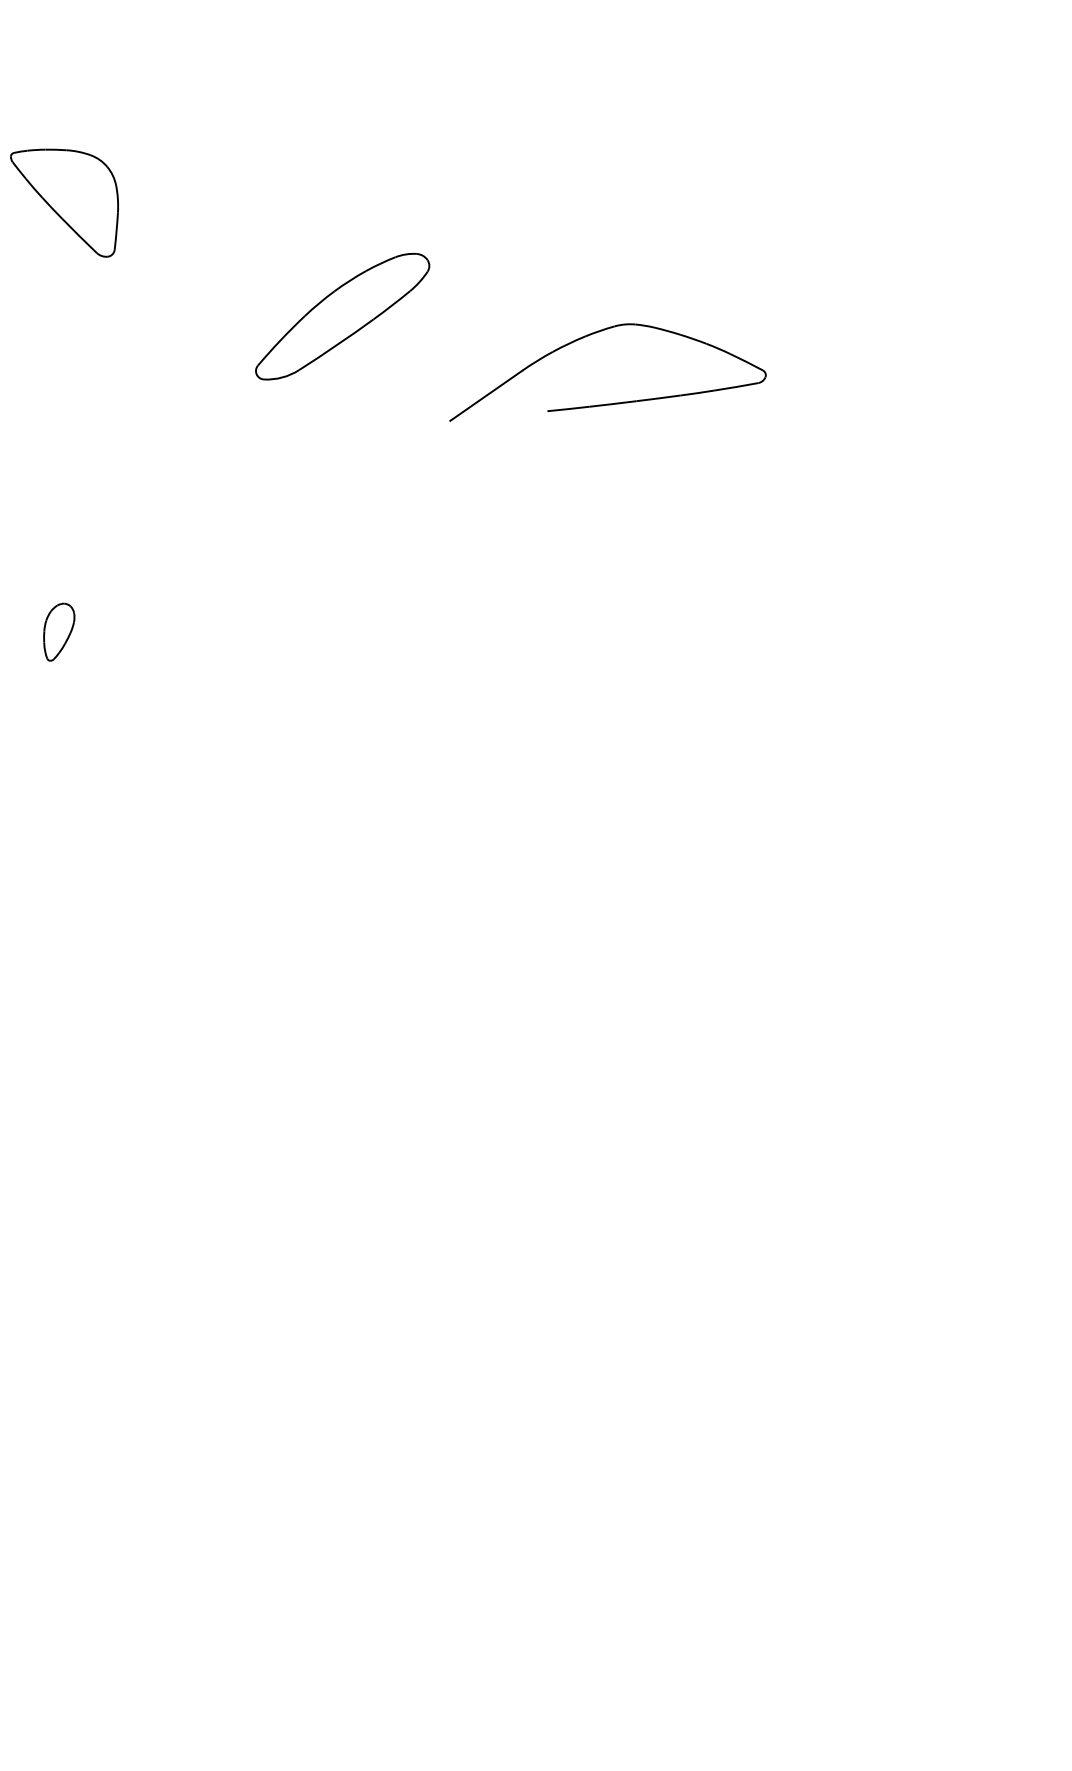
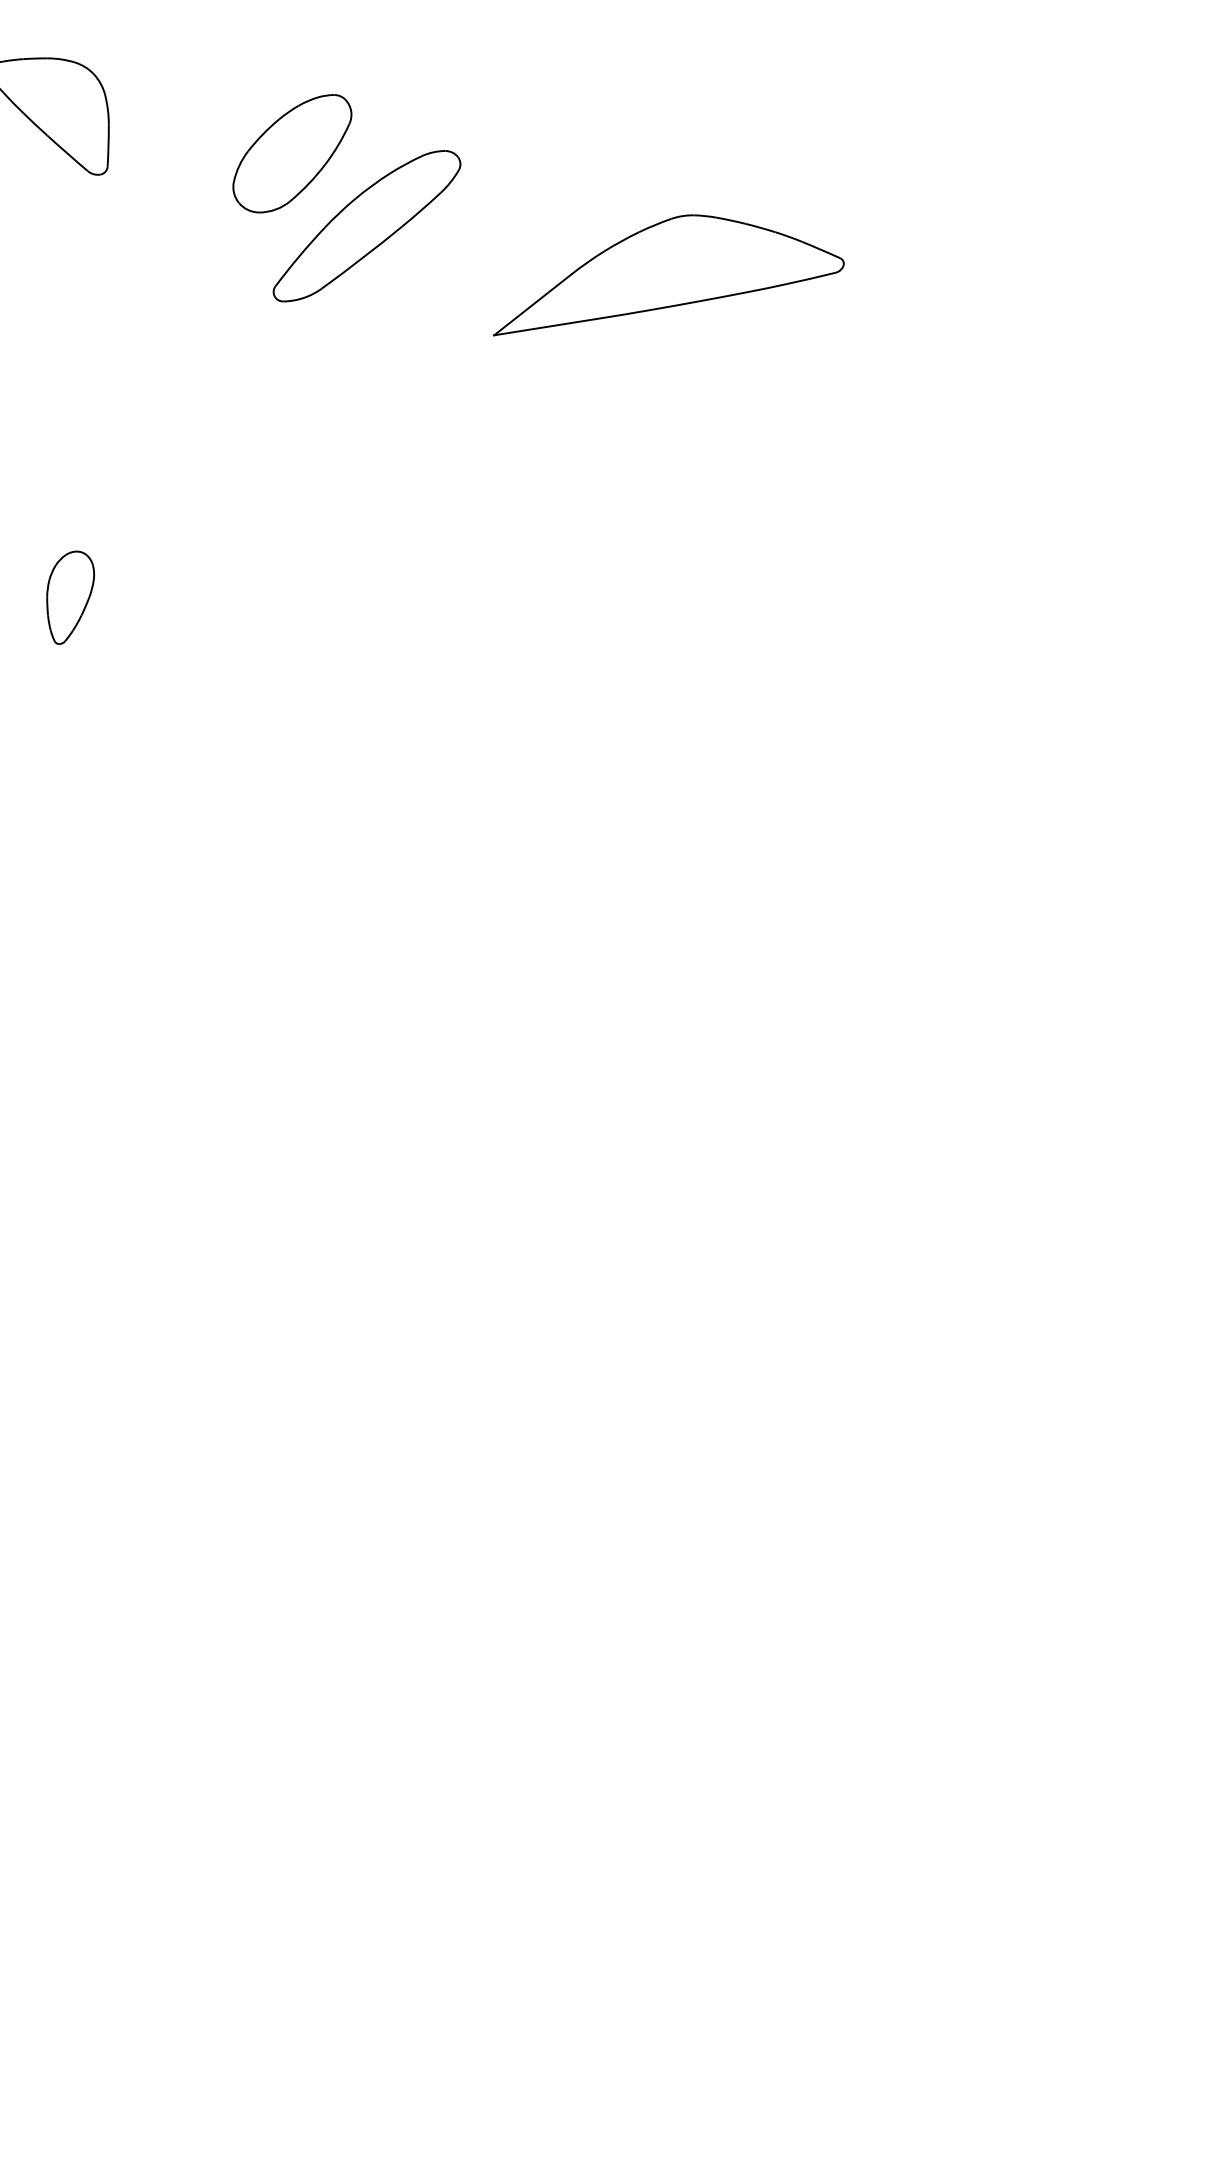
part: (280, 248) -> (292, 153), added
line: (499, 415) -> (548, 326), added
part: (58, 632) -> (70, 597), size x1.43

